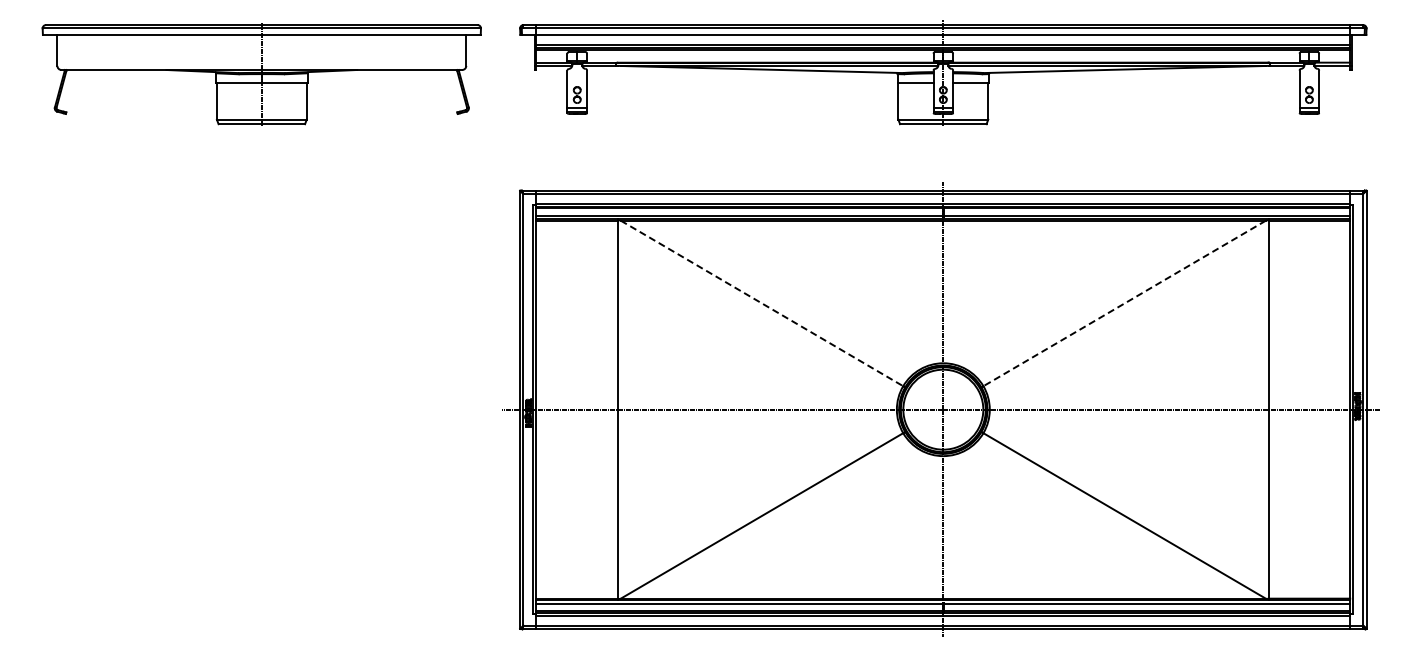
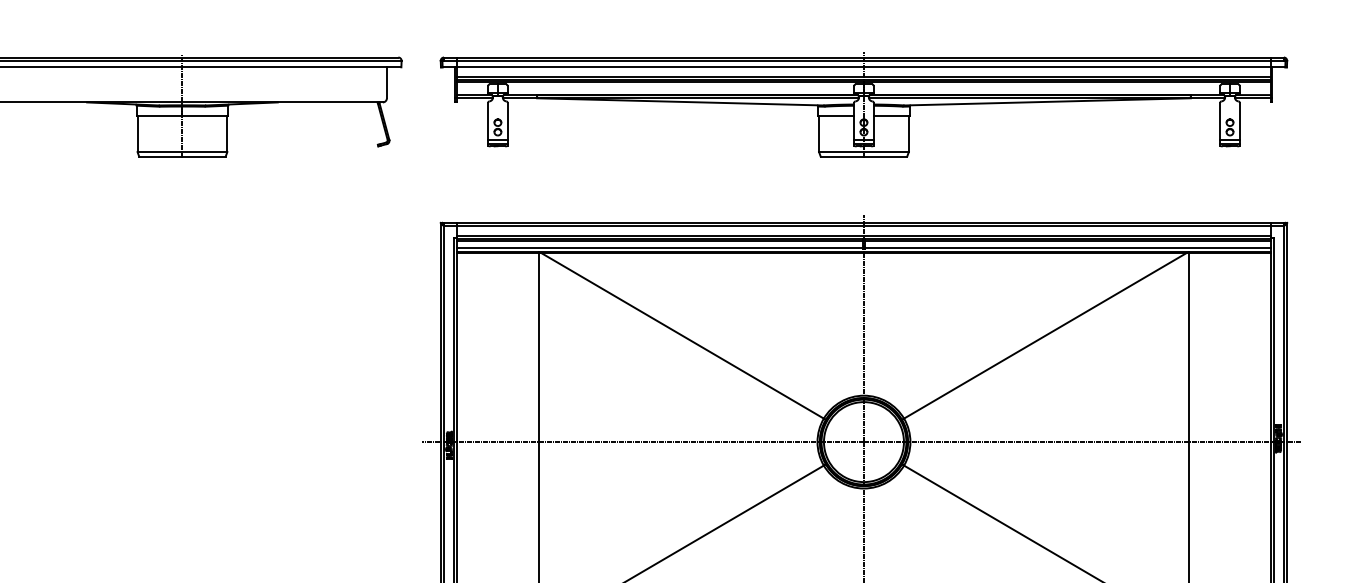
line: (762, 303) -> (683, 335), dashed -> solid
line: (1124, 303) -> (1045, 335), dashed -> solid

